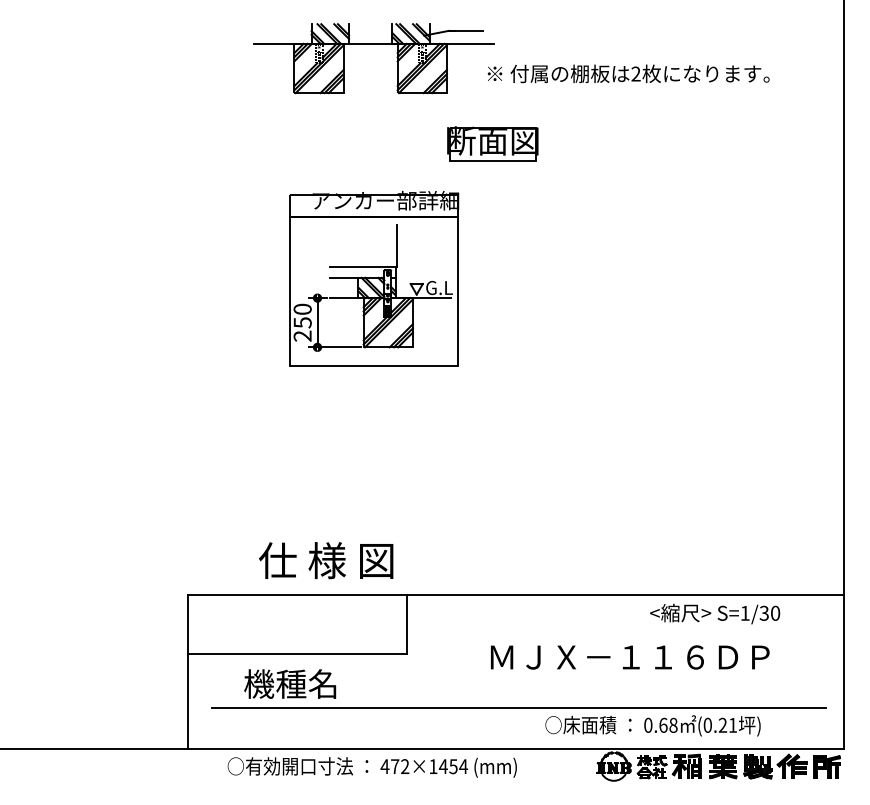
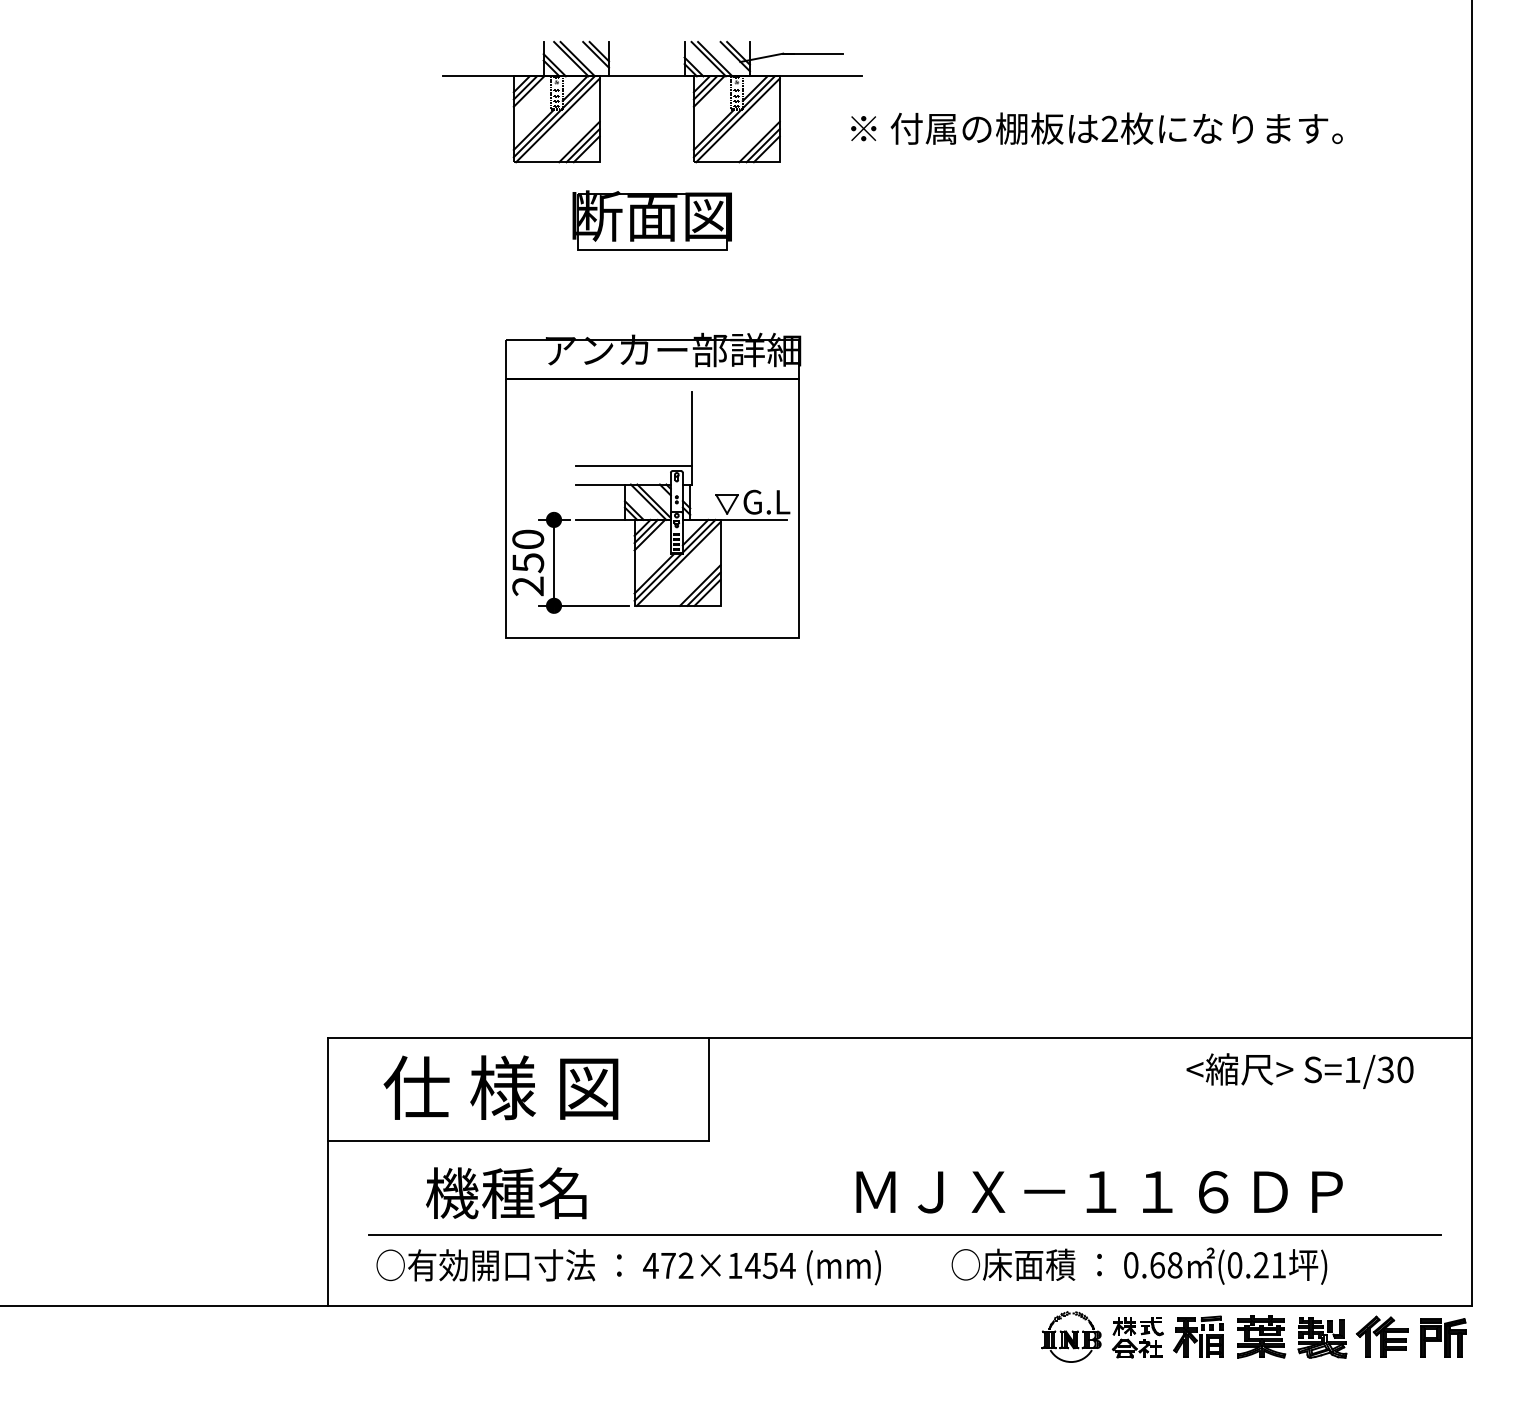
part: (492, 143) -> (651, 220), moved
text: (326, 560) -> (501, 1087), moved
text: (715, 613) -> (1300, 1070), moved
text: (630, 657) -> (1100, 1192), moved
text: (371, 767) -> (627, 1267), moved

